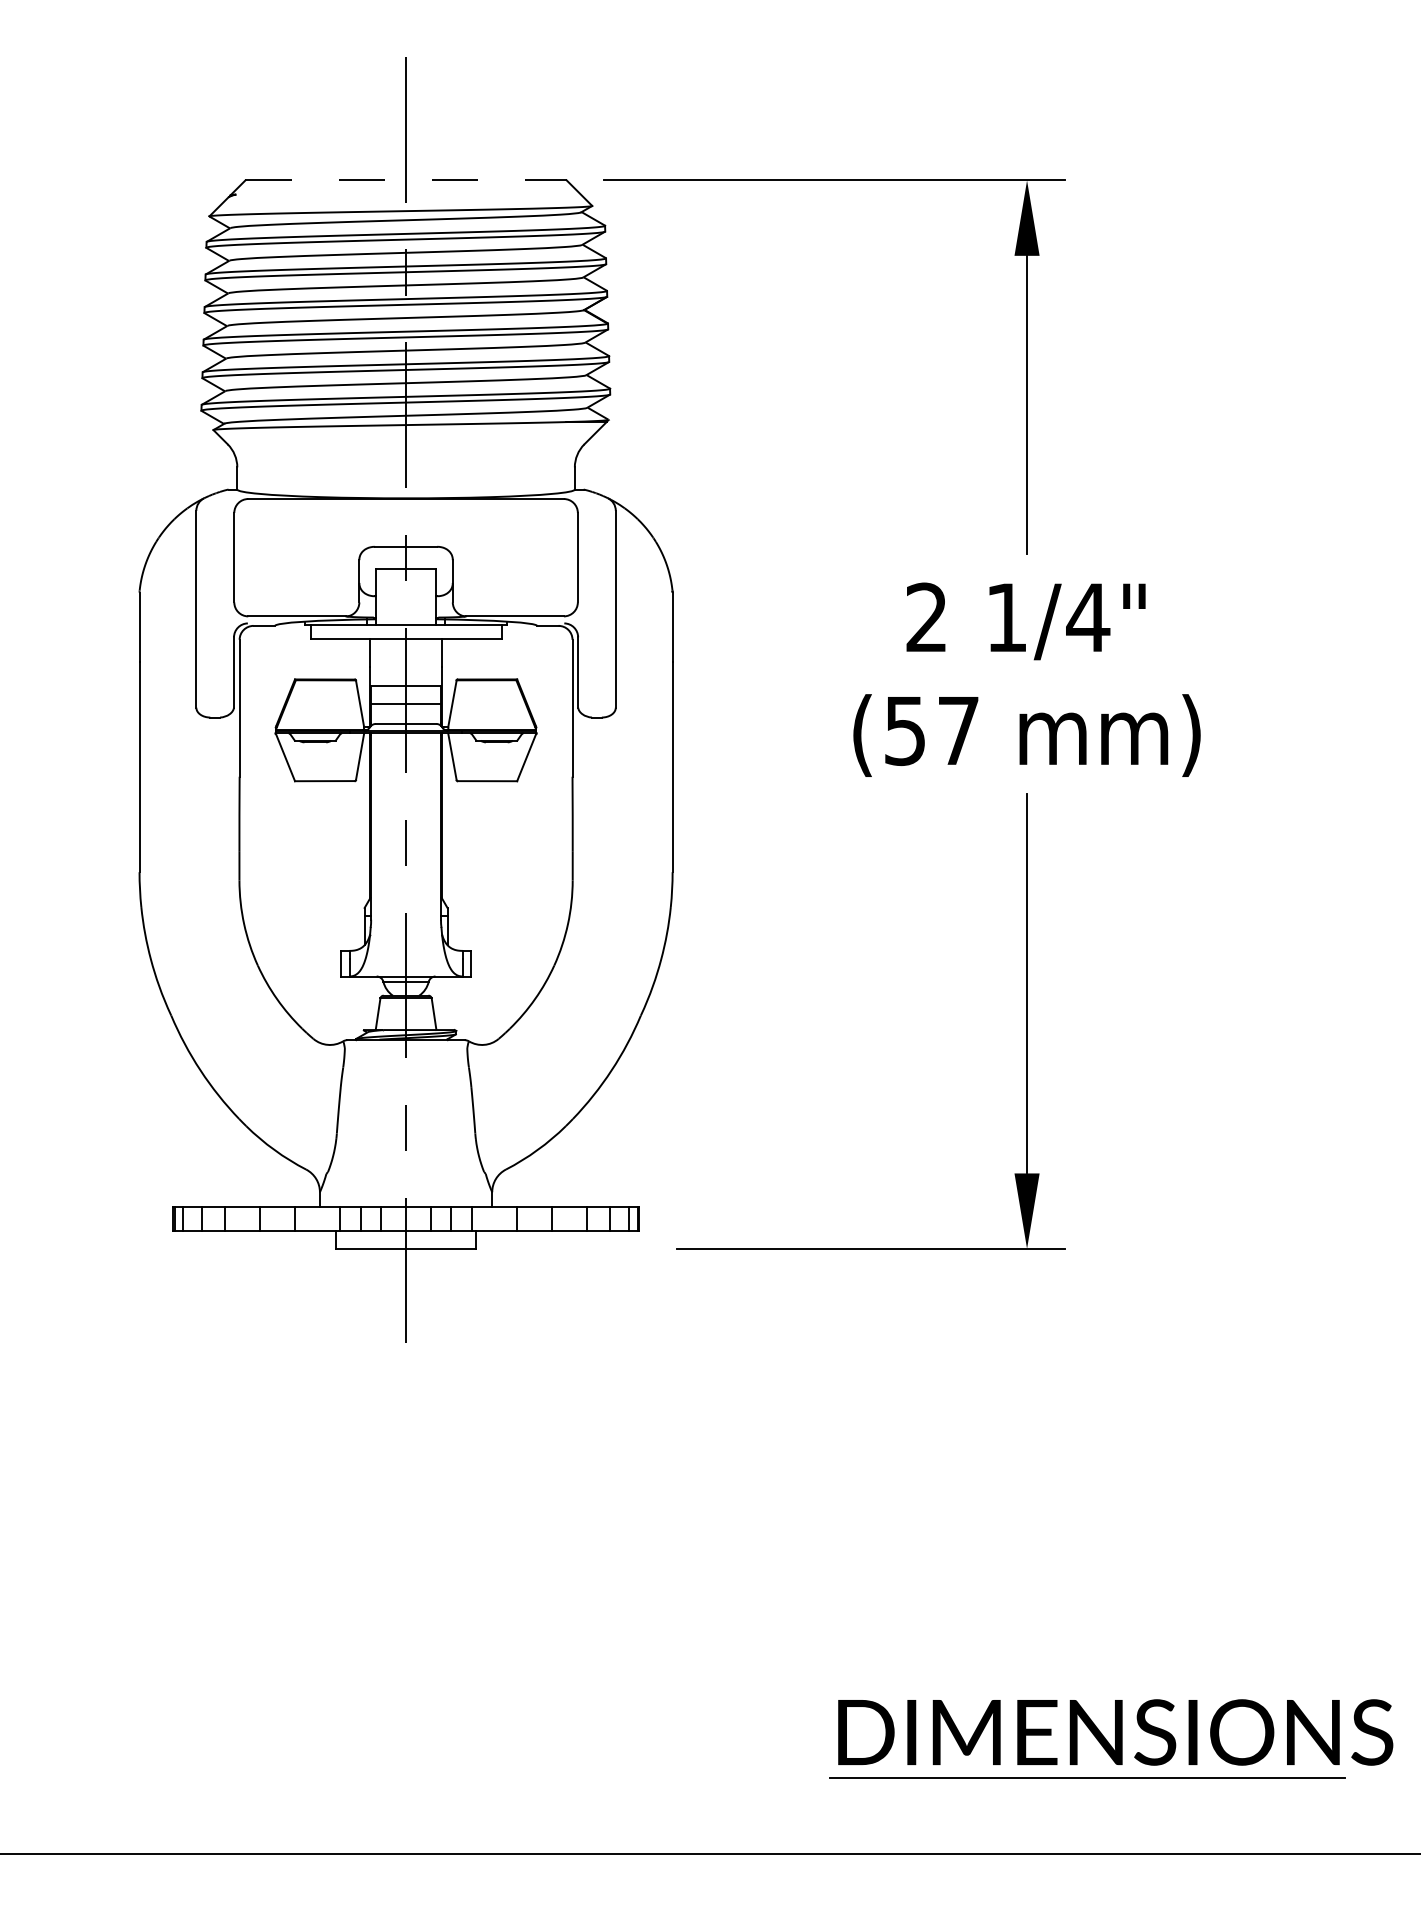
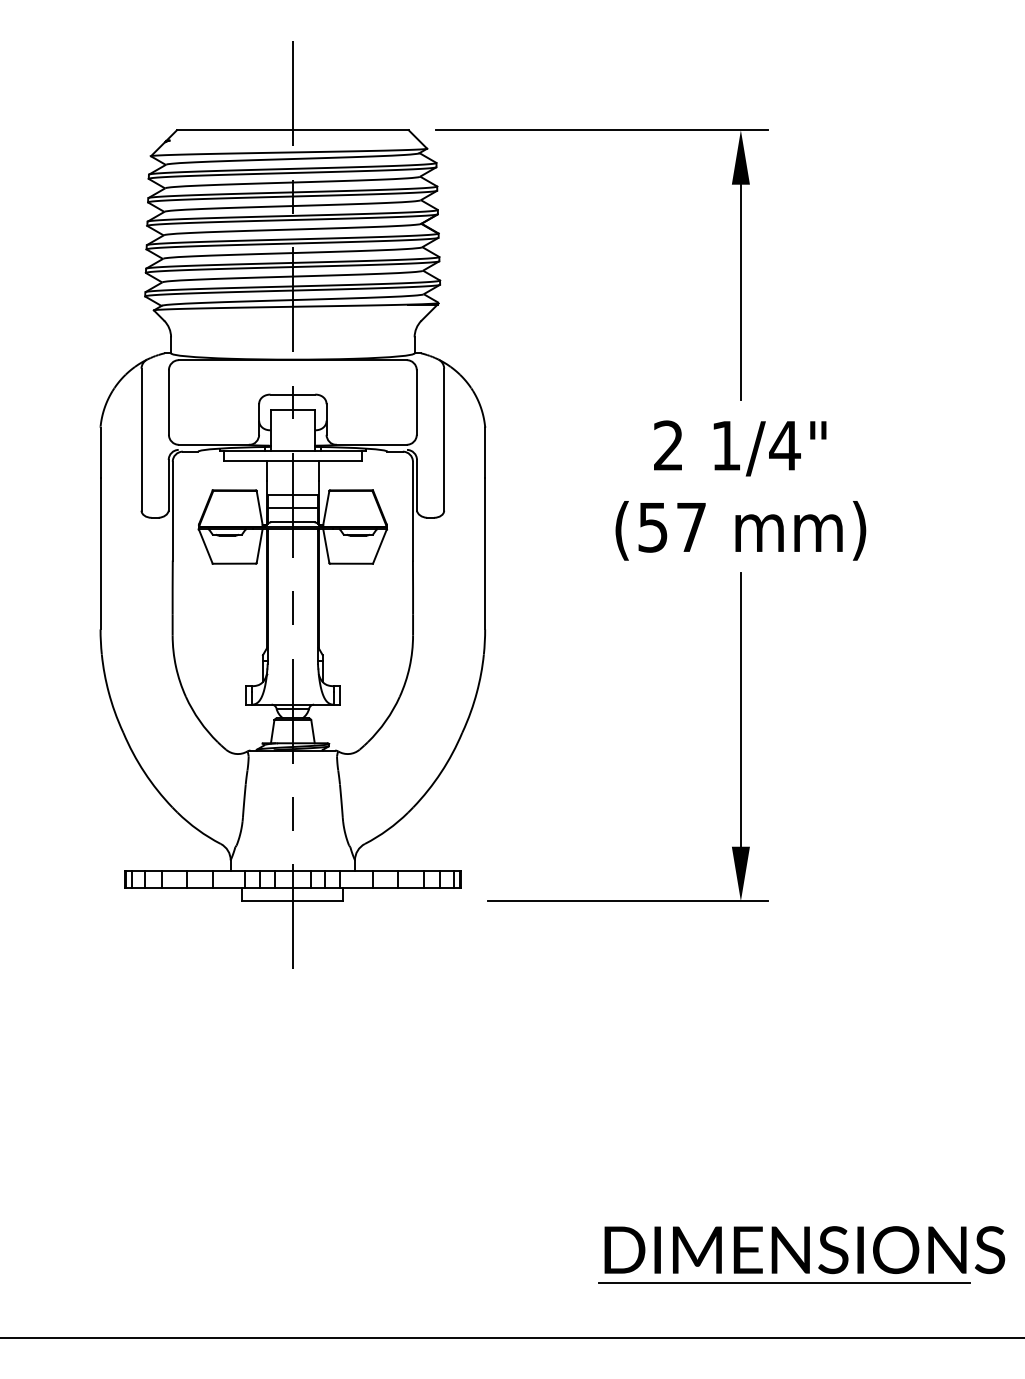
line: (406, 180) -> (293, 130), dashed -> solid

